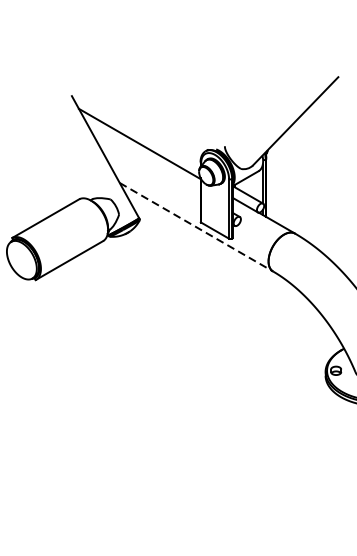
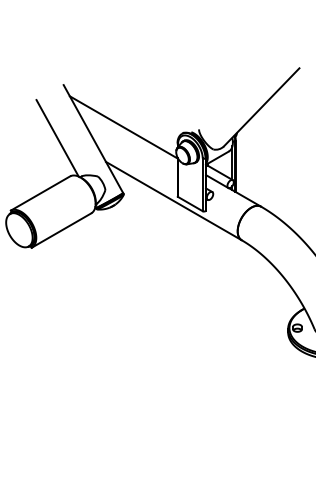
line: (64, 156) -> (57, 138), added
line: (197, 227) -> (174, 201), dashed -> solid

